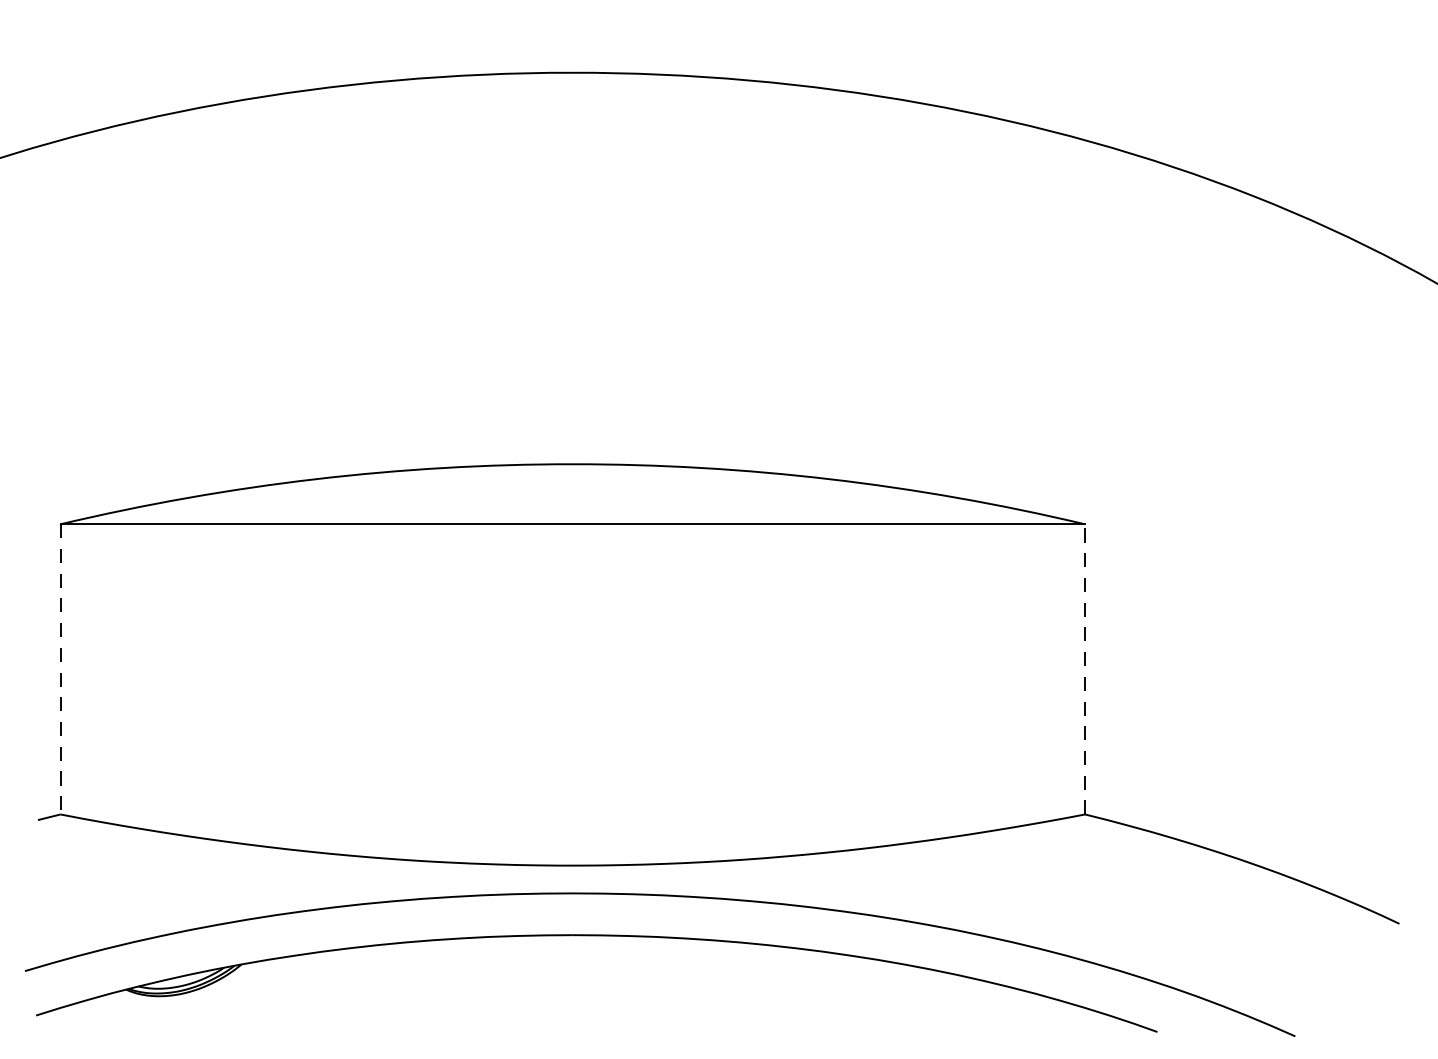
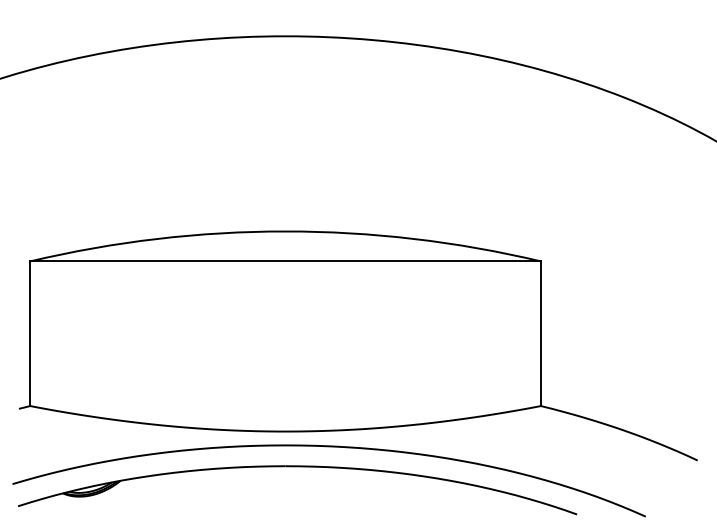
line: (1084, 668) -> (540, 333), dashed -> solid
line: (61, 670) -> (30, 334), dashed -> solid

